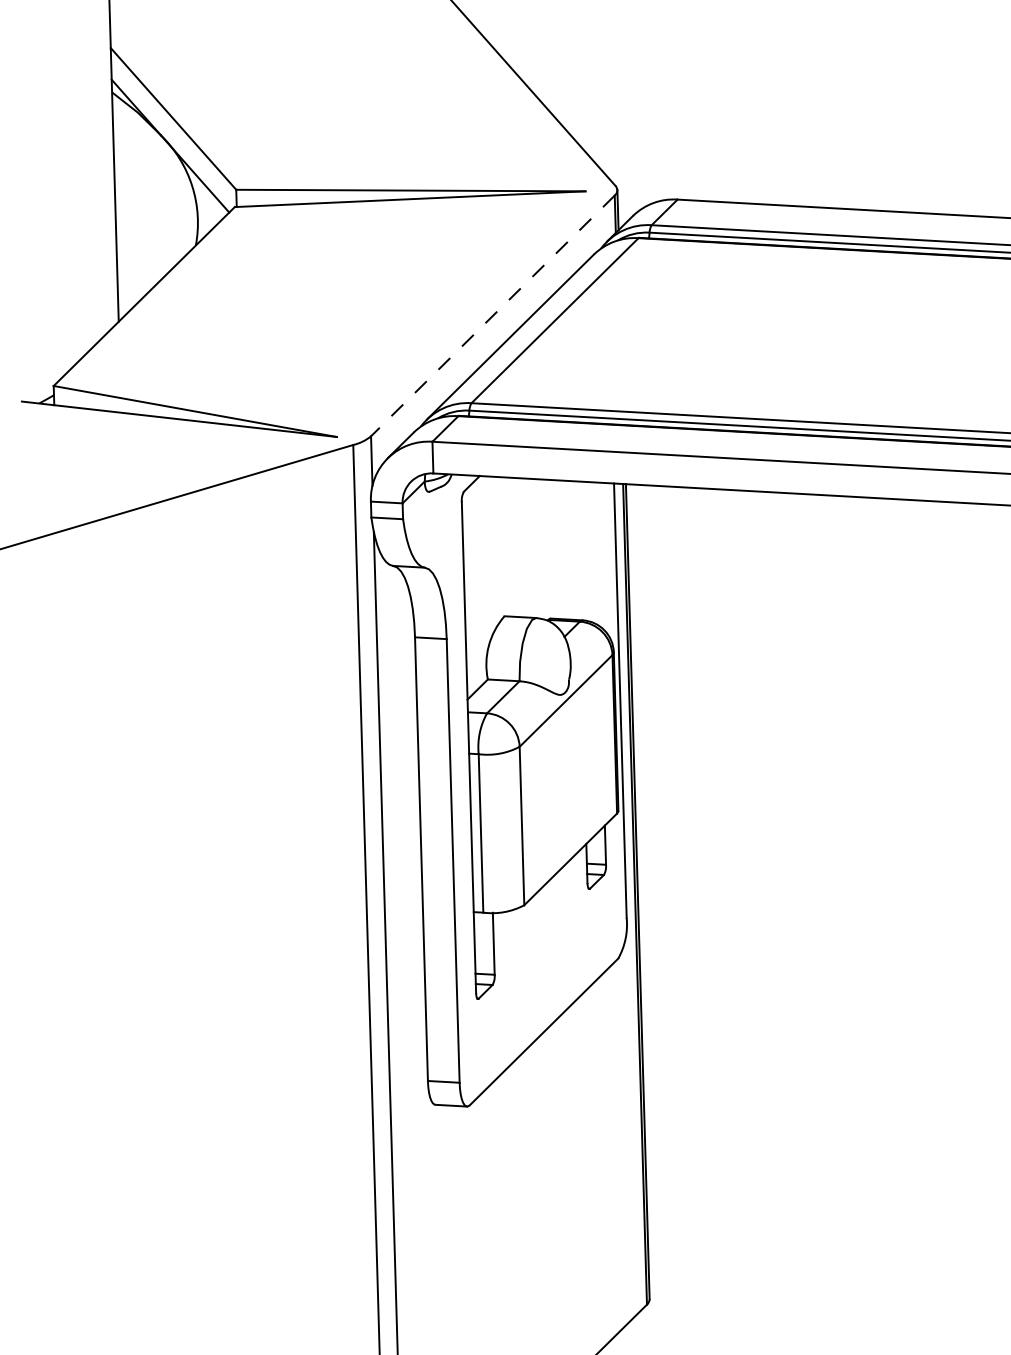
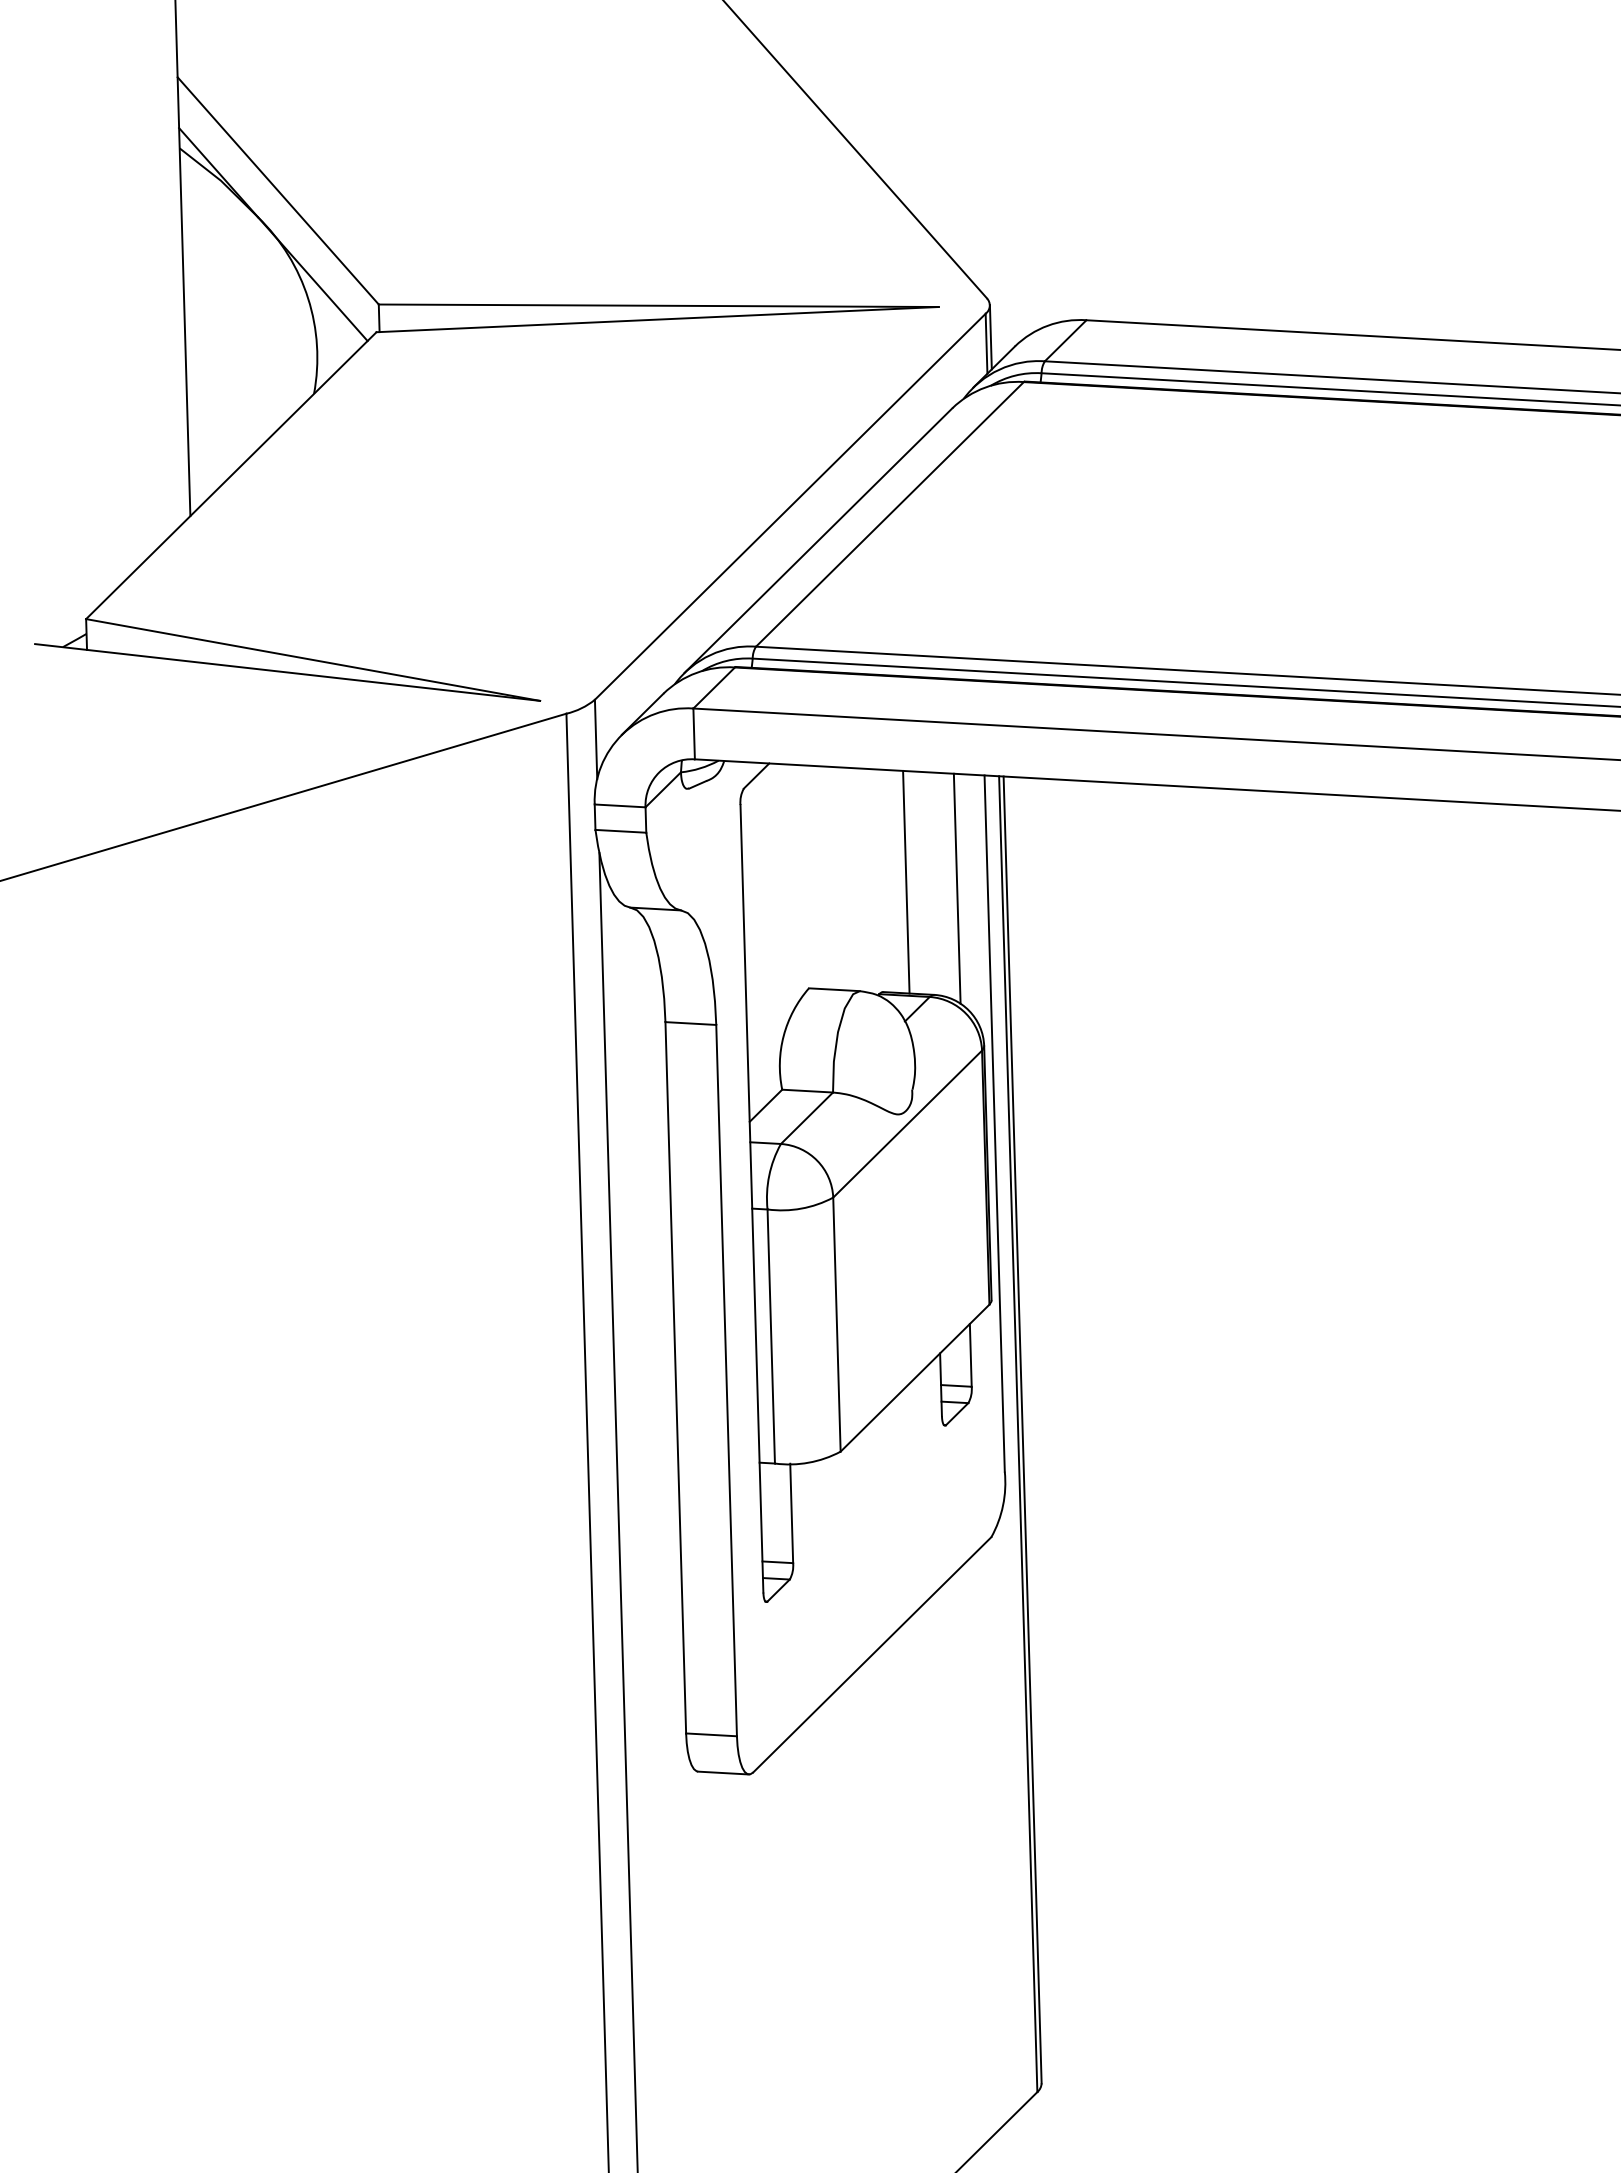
line: (492, 316) -> (789, 507), dashed -> solid
line: (565, 549) -> (906, 881), added
line: (596, 553) -> (956, 887), added

